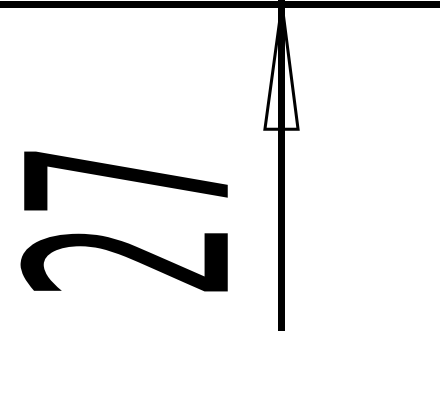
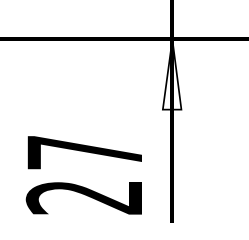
text: (123, 221) -> (83, 175), moved

